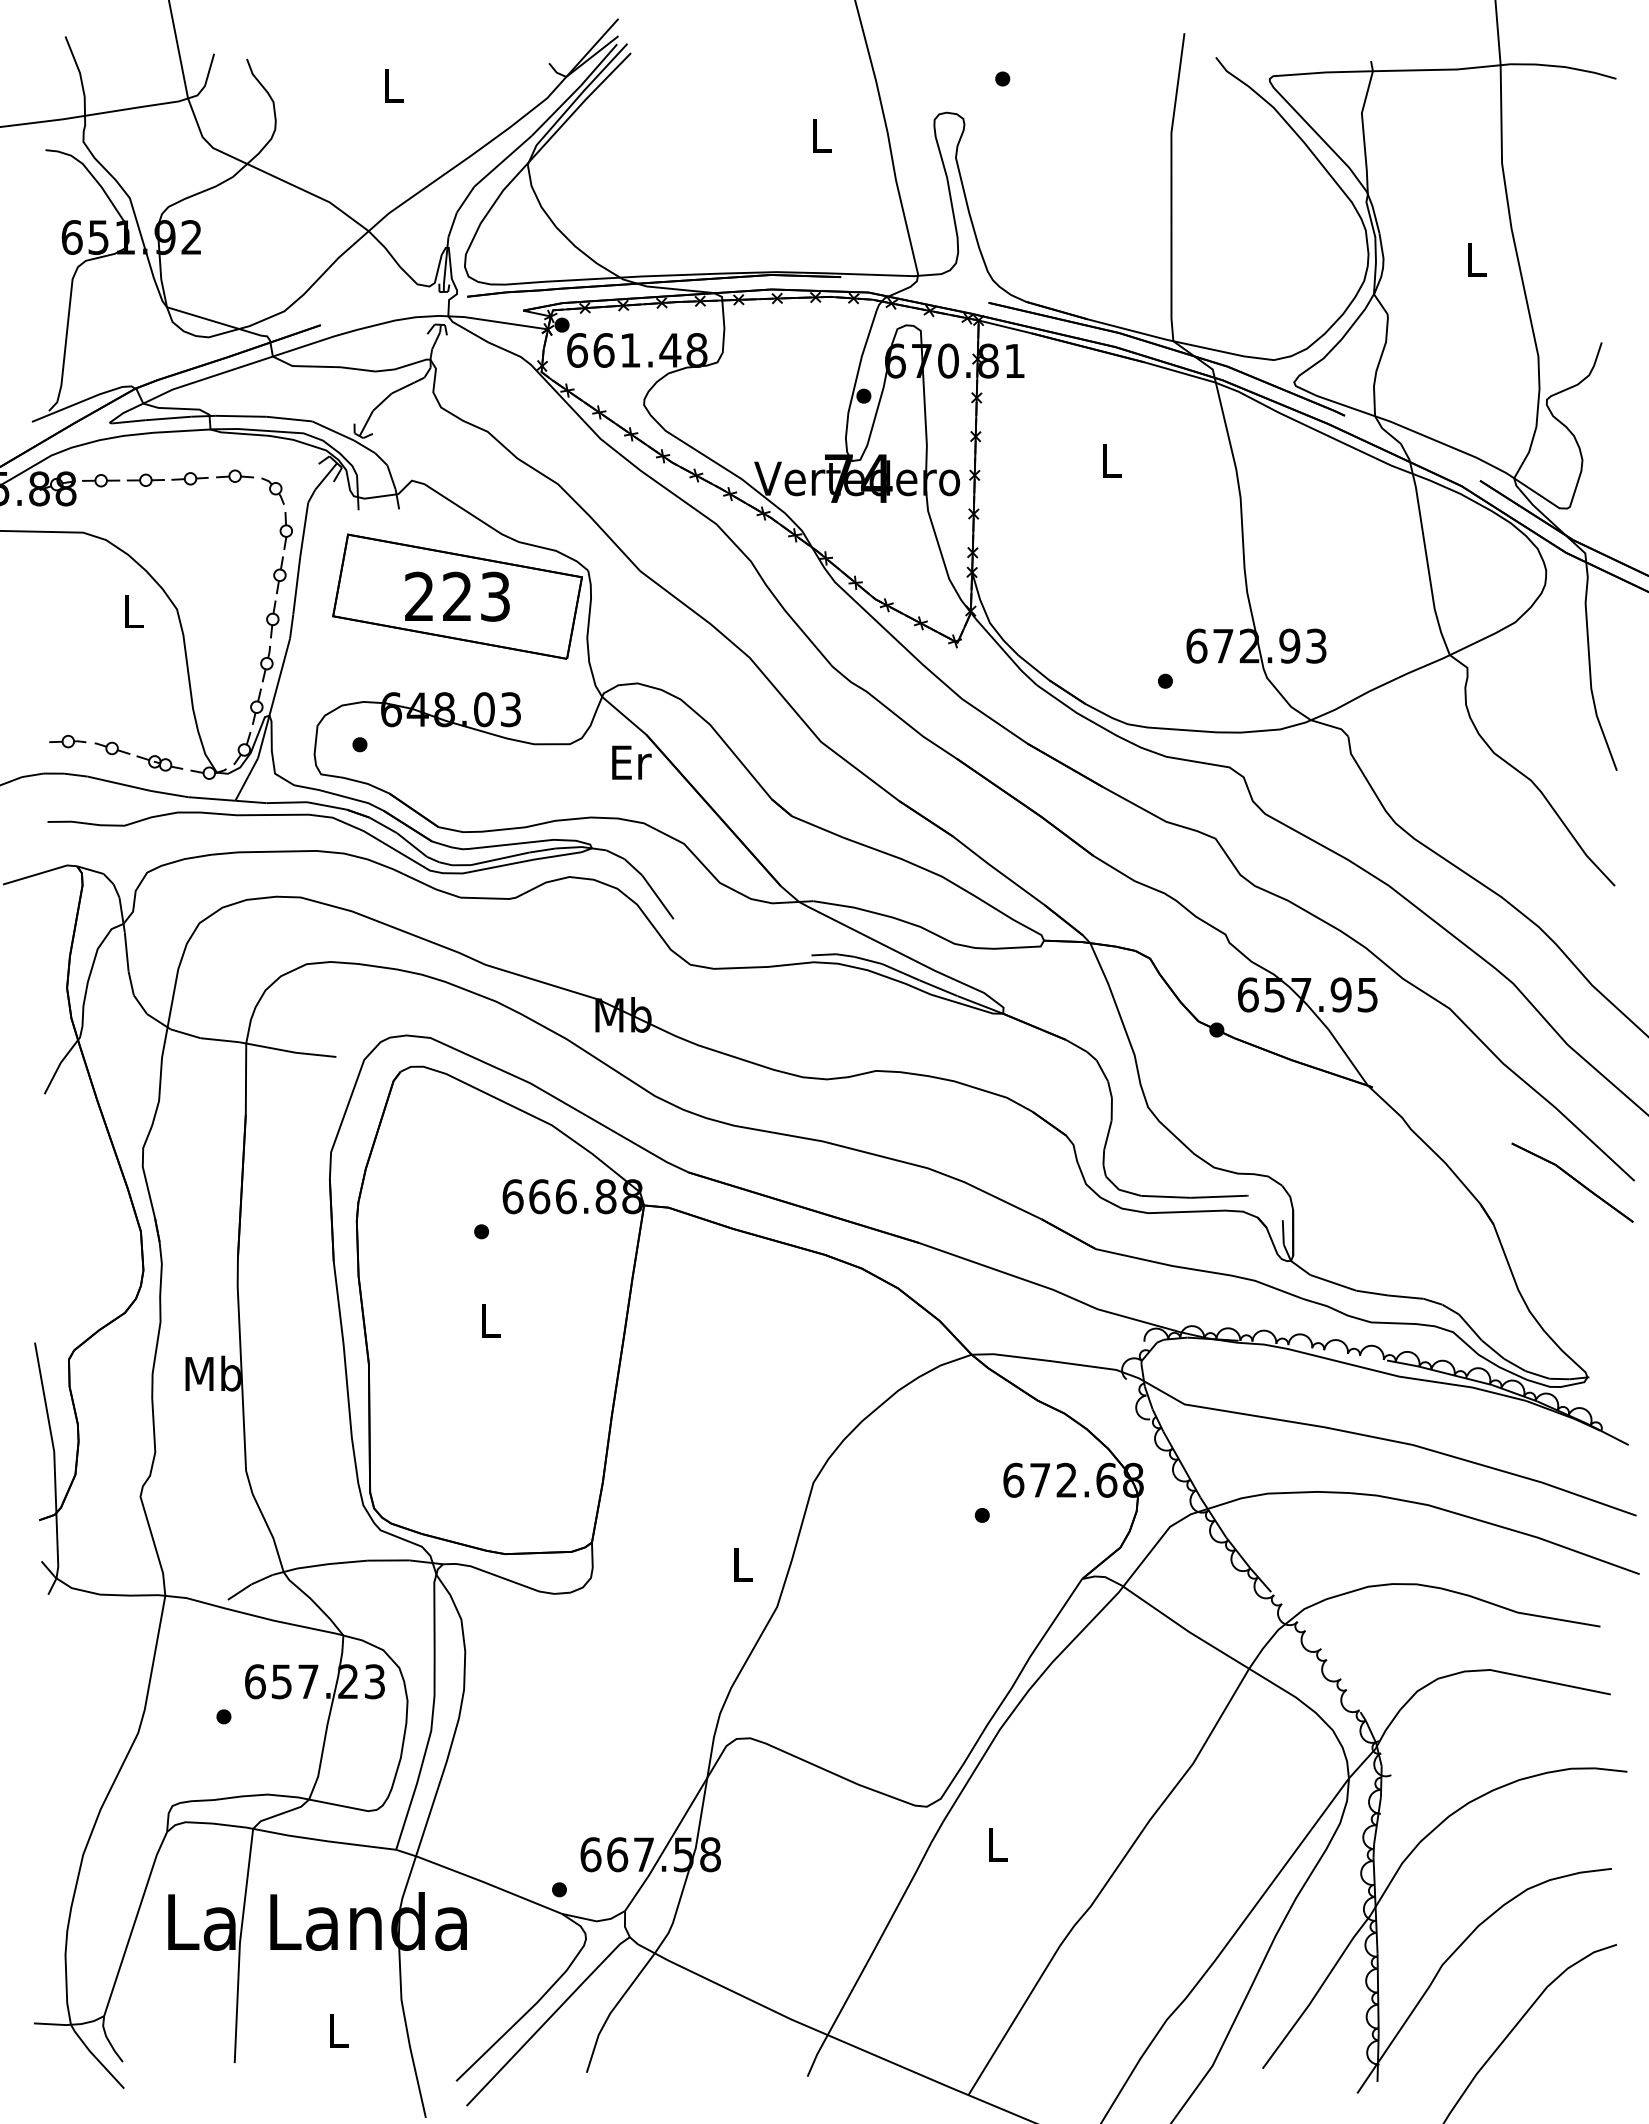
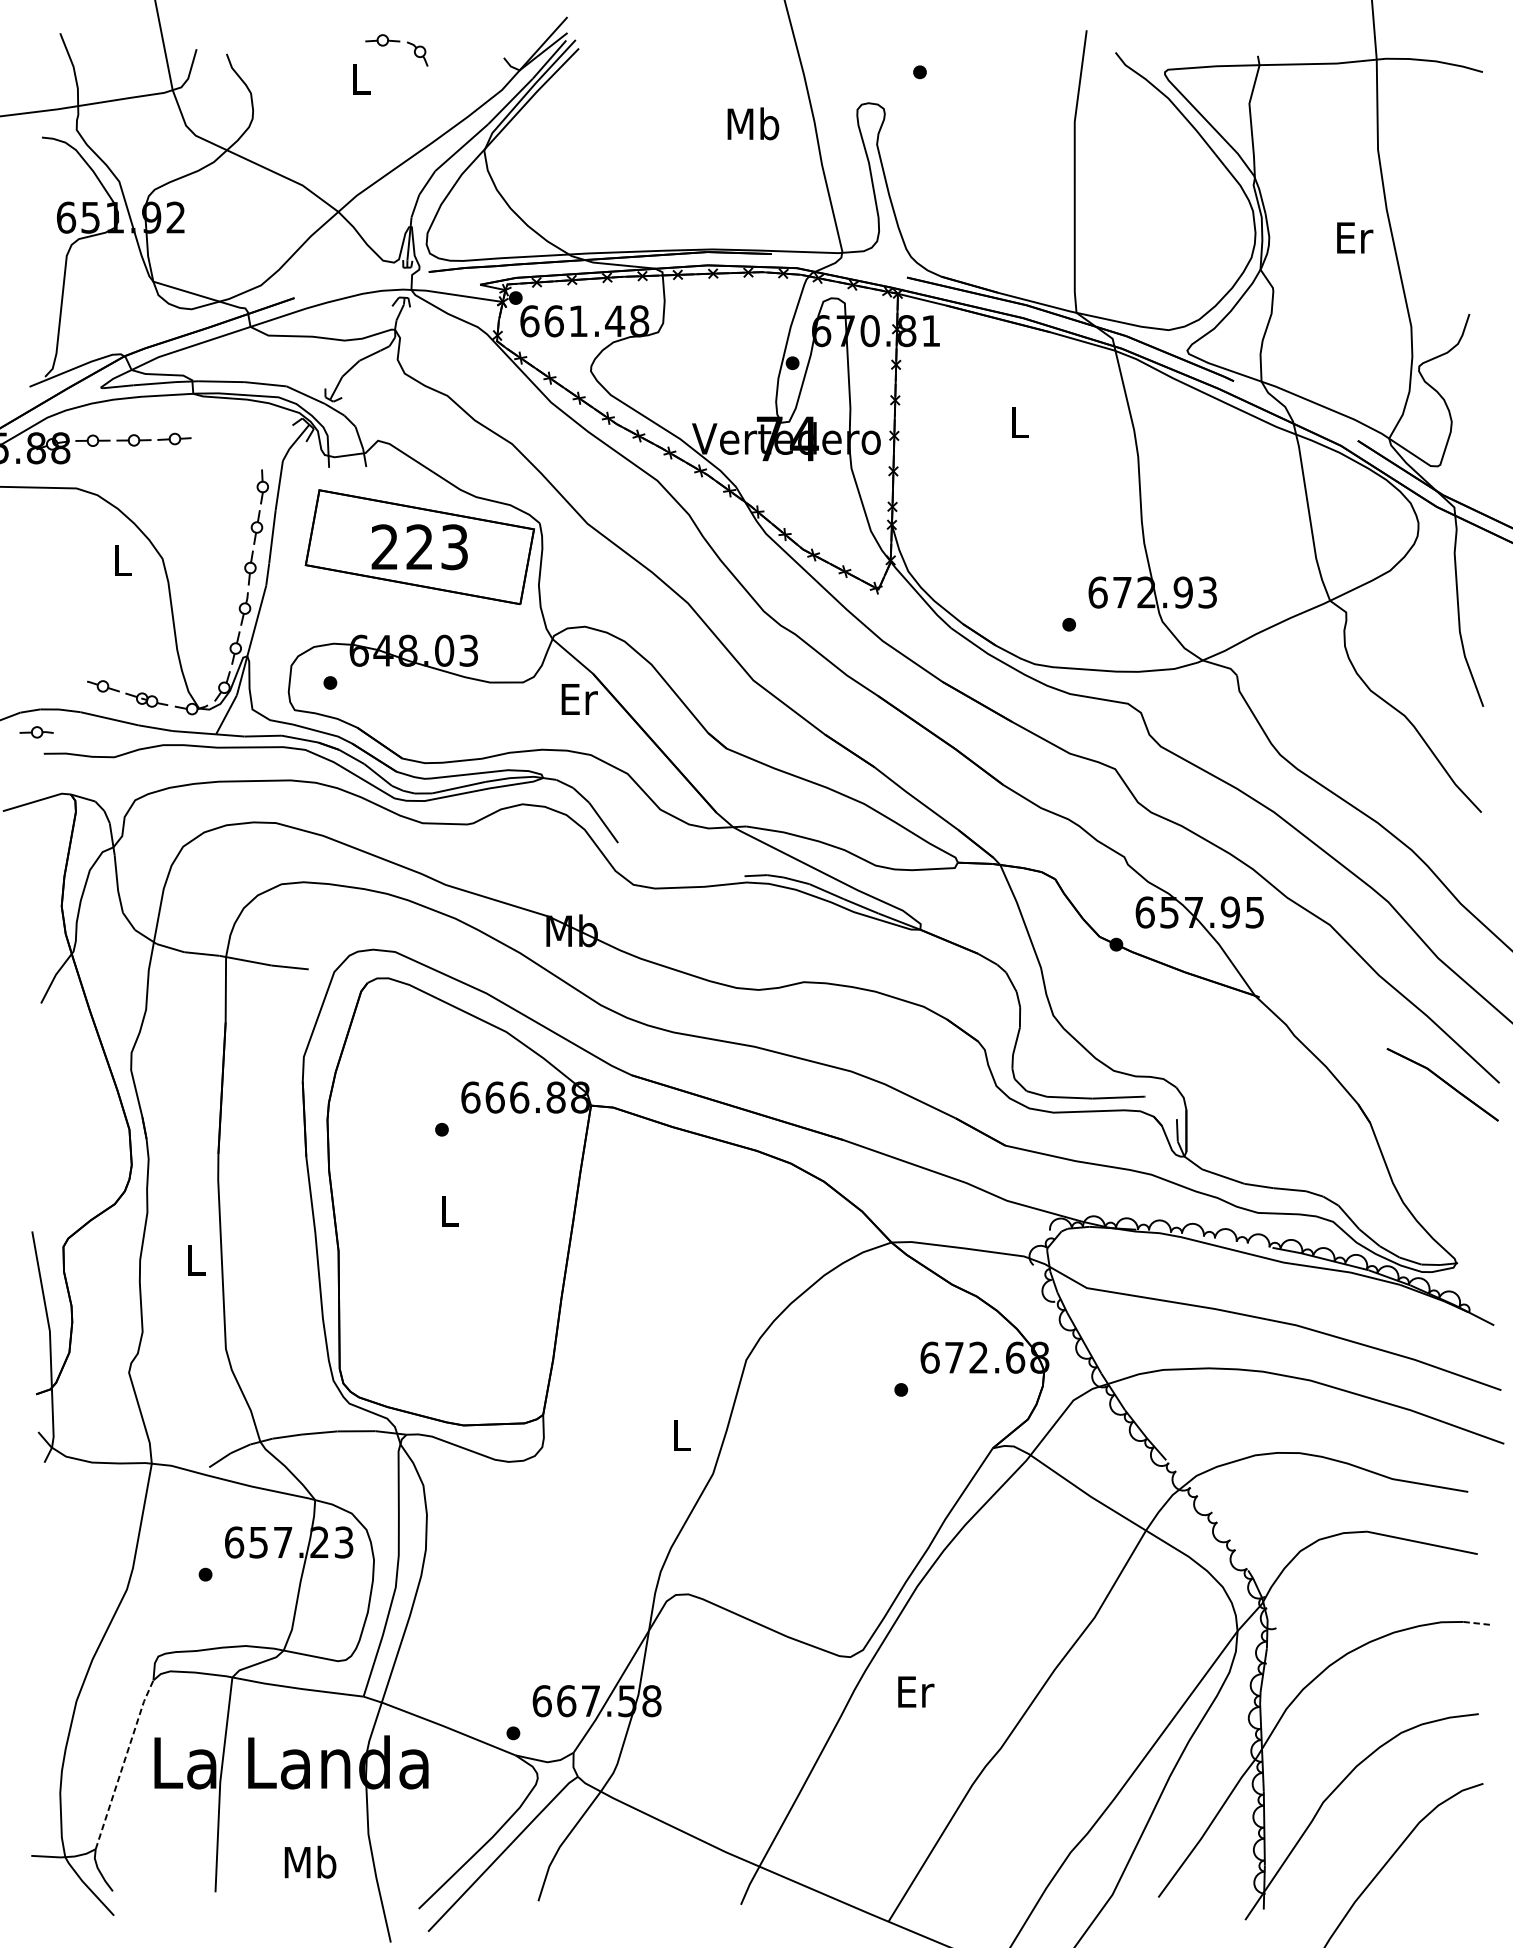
text: (821, 135) -> (753, 124), L -> Mb
text: (1476, 259) -> (1354, 237), L -> Er
part: (250, 478) -> (396, 42), moved
part: (67, 741) -> (36, 732), moved
text: (212, 1373) -> (195, 1259), Mb -> L
line: (1611, 1770) -> (1478, 1623), solid -> dashed
text: (998, 1844) -> (916, 1691), L -> Er
line: (134, 1922) -> (123, 1763), solid -> dashed
text: (338, 2030) -> (310, 1862), L -> Mb

